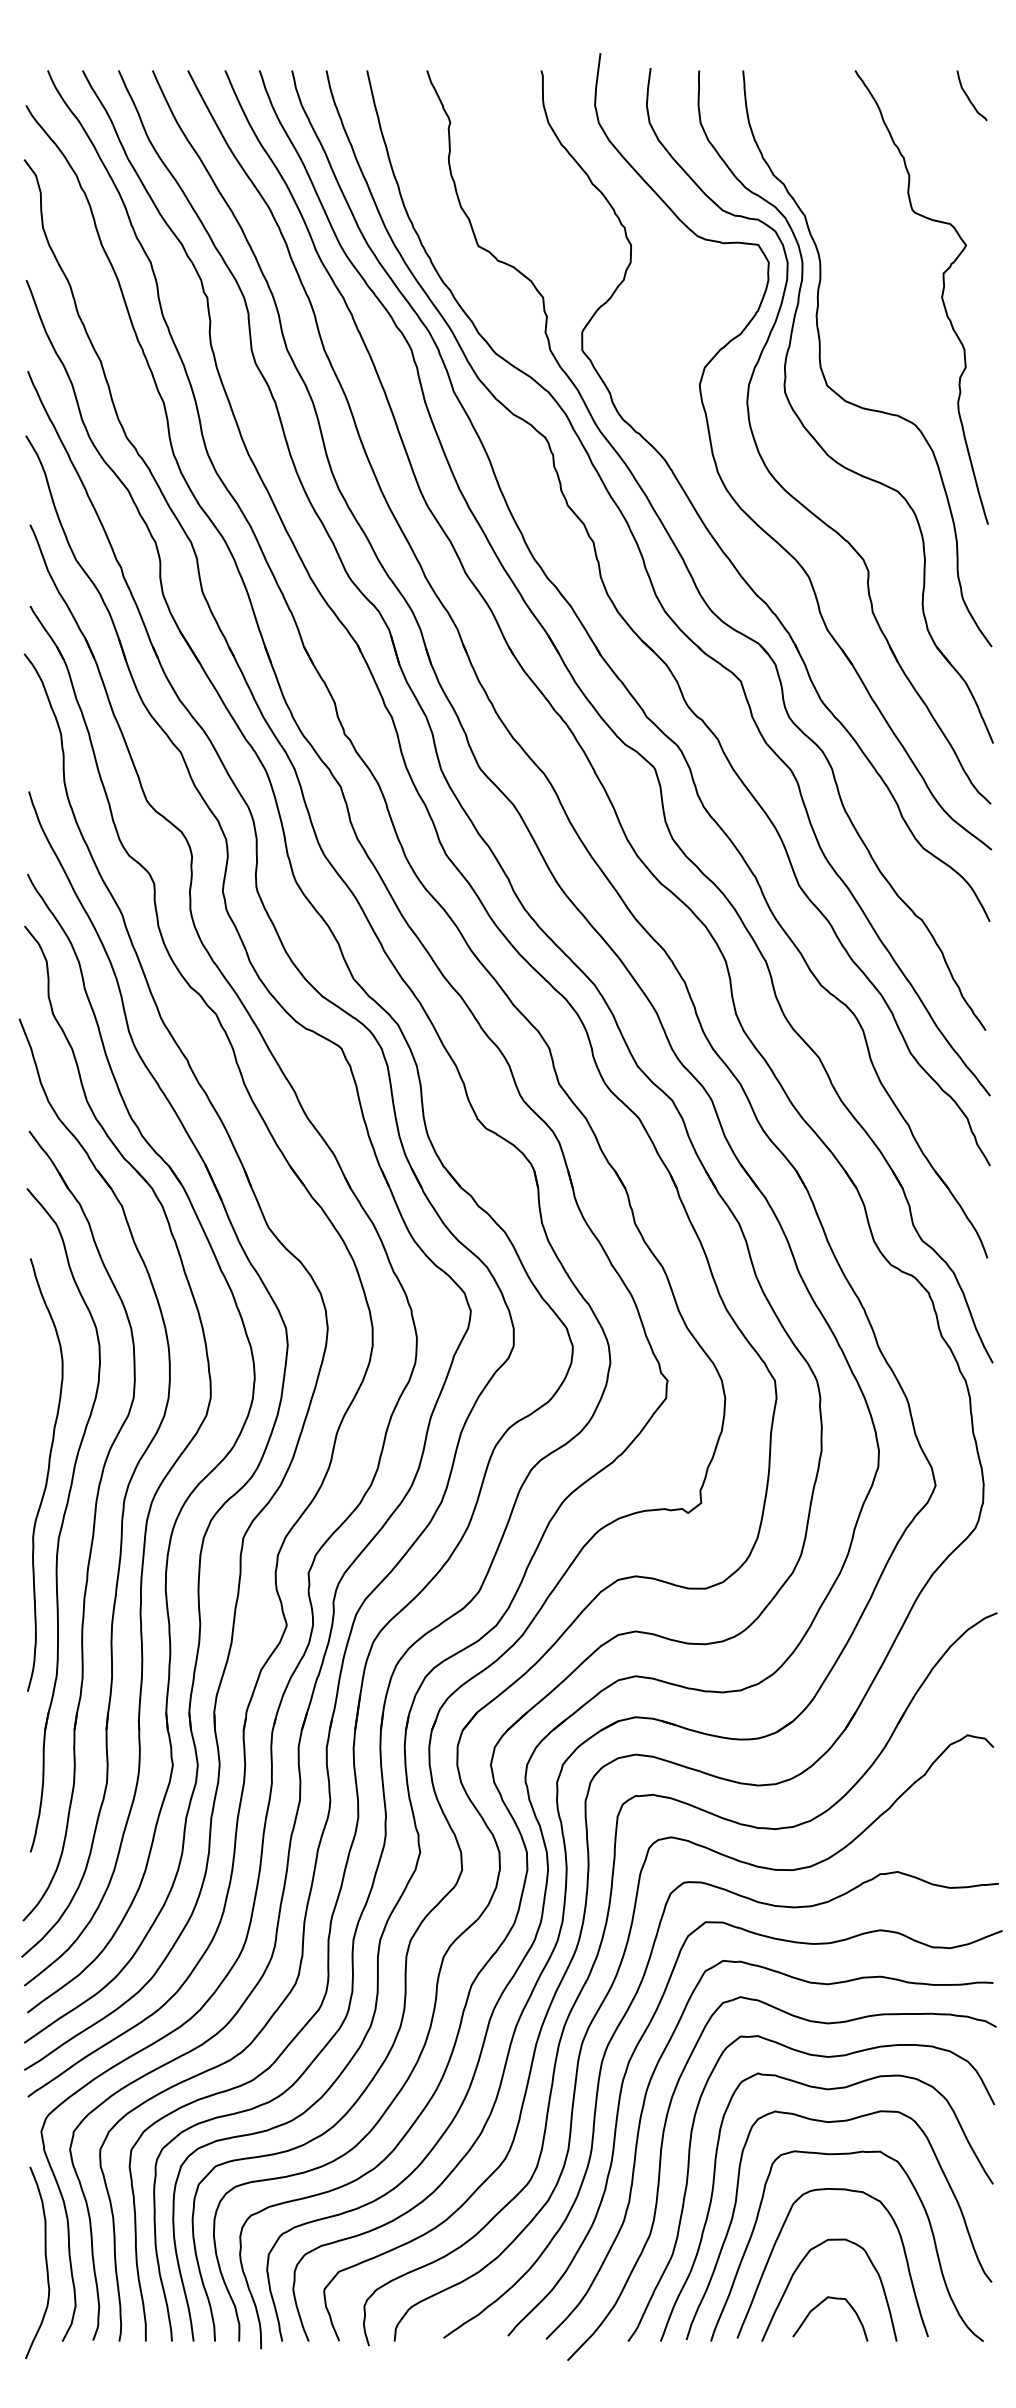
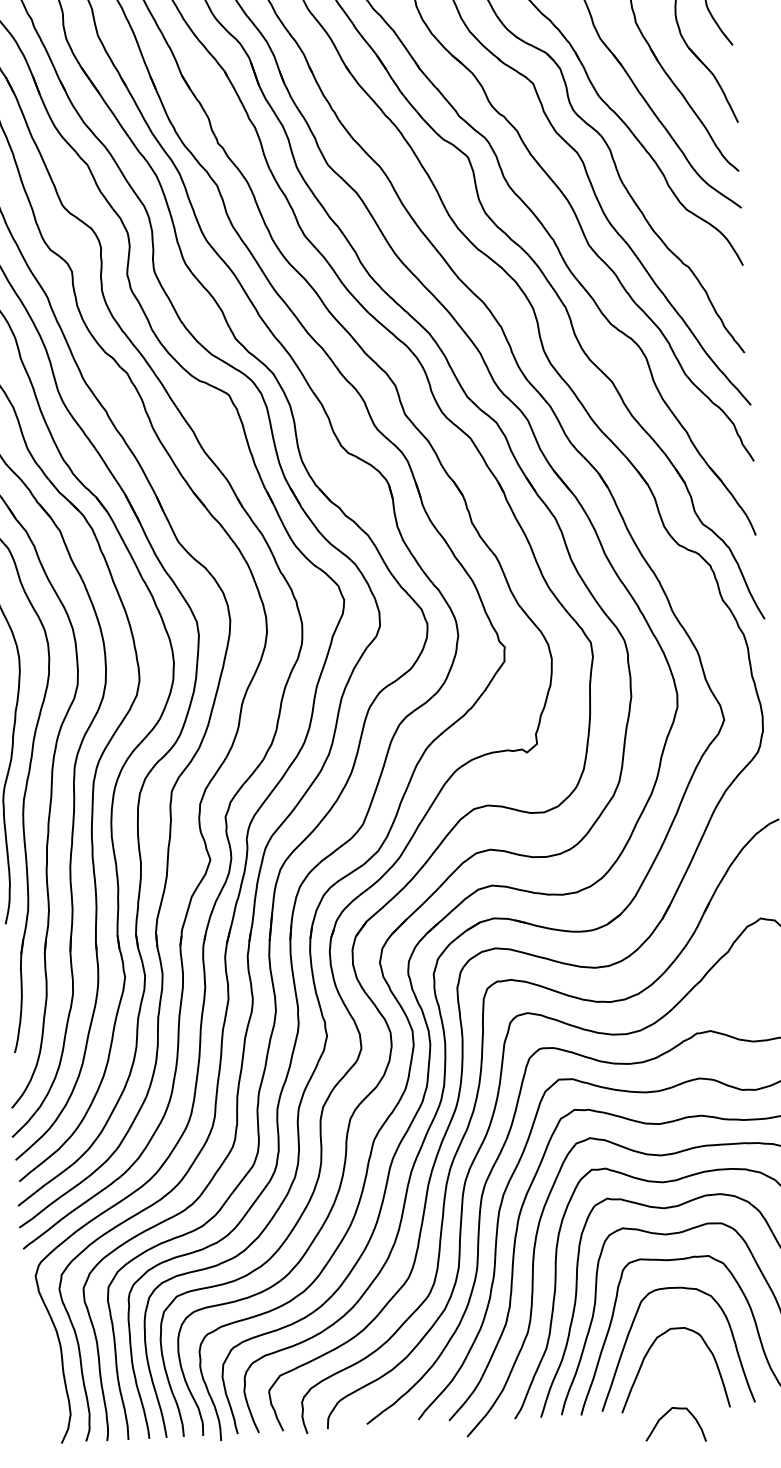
curve: (45, 2262) -> (44, 1380), removed
curve: (818, 2306) -> (665, 1415), moved

